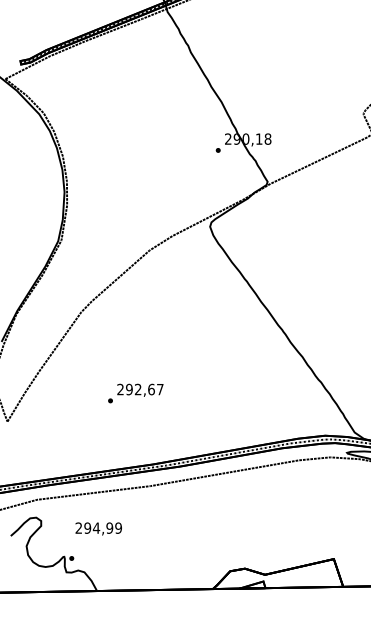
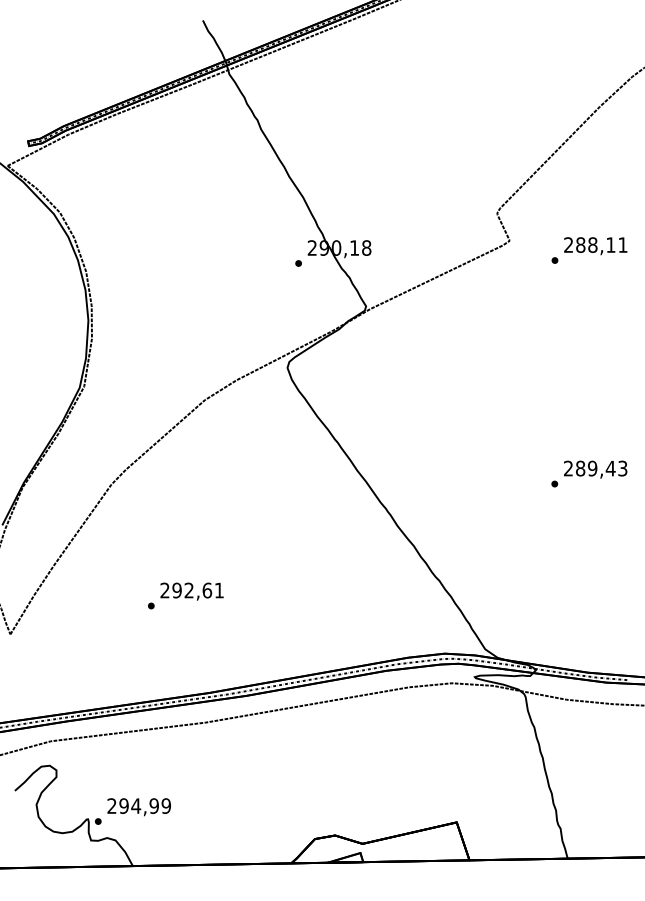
text: (160, 389) -> (219, 590), 292,67 -> 292,61
text: (98, 529) -> (138, 807), moved

